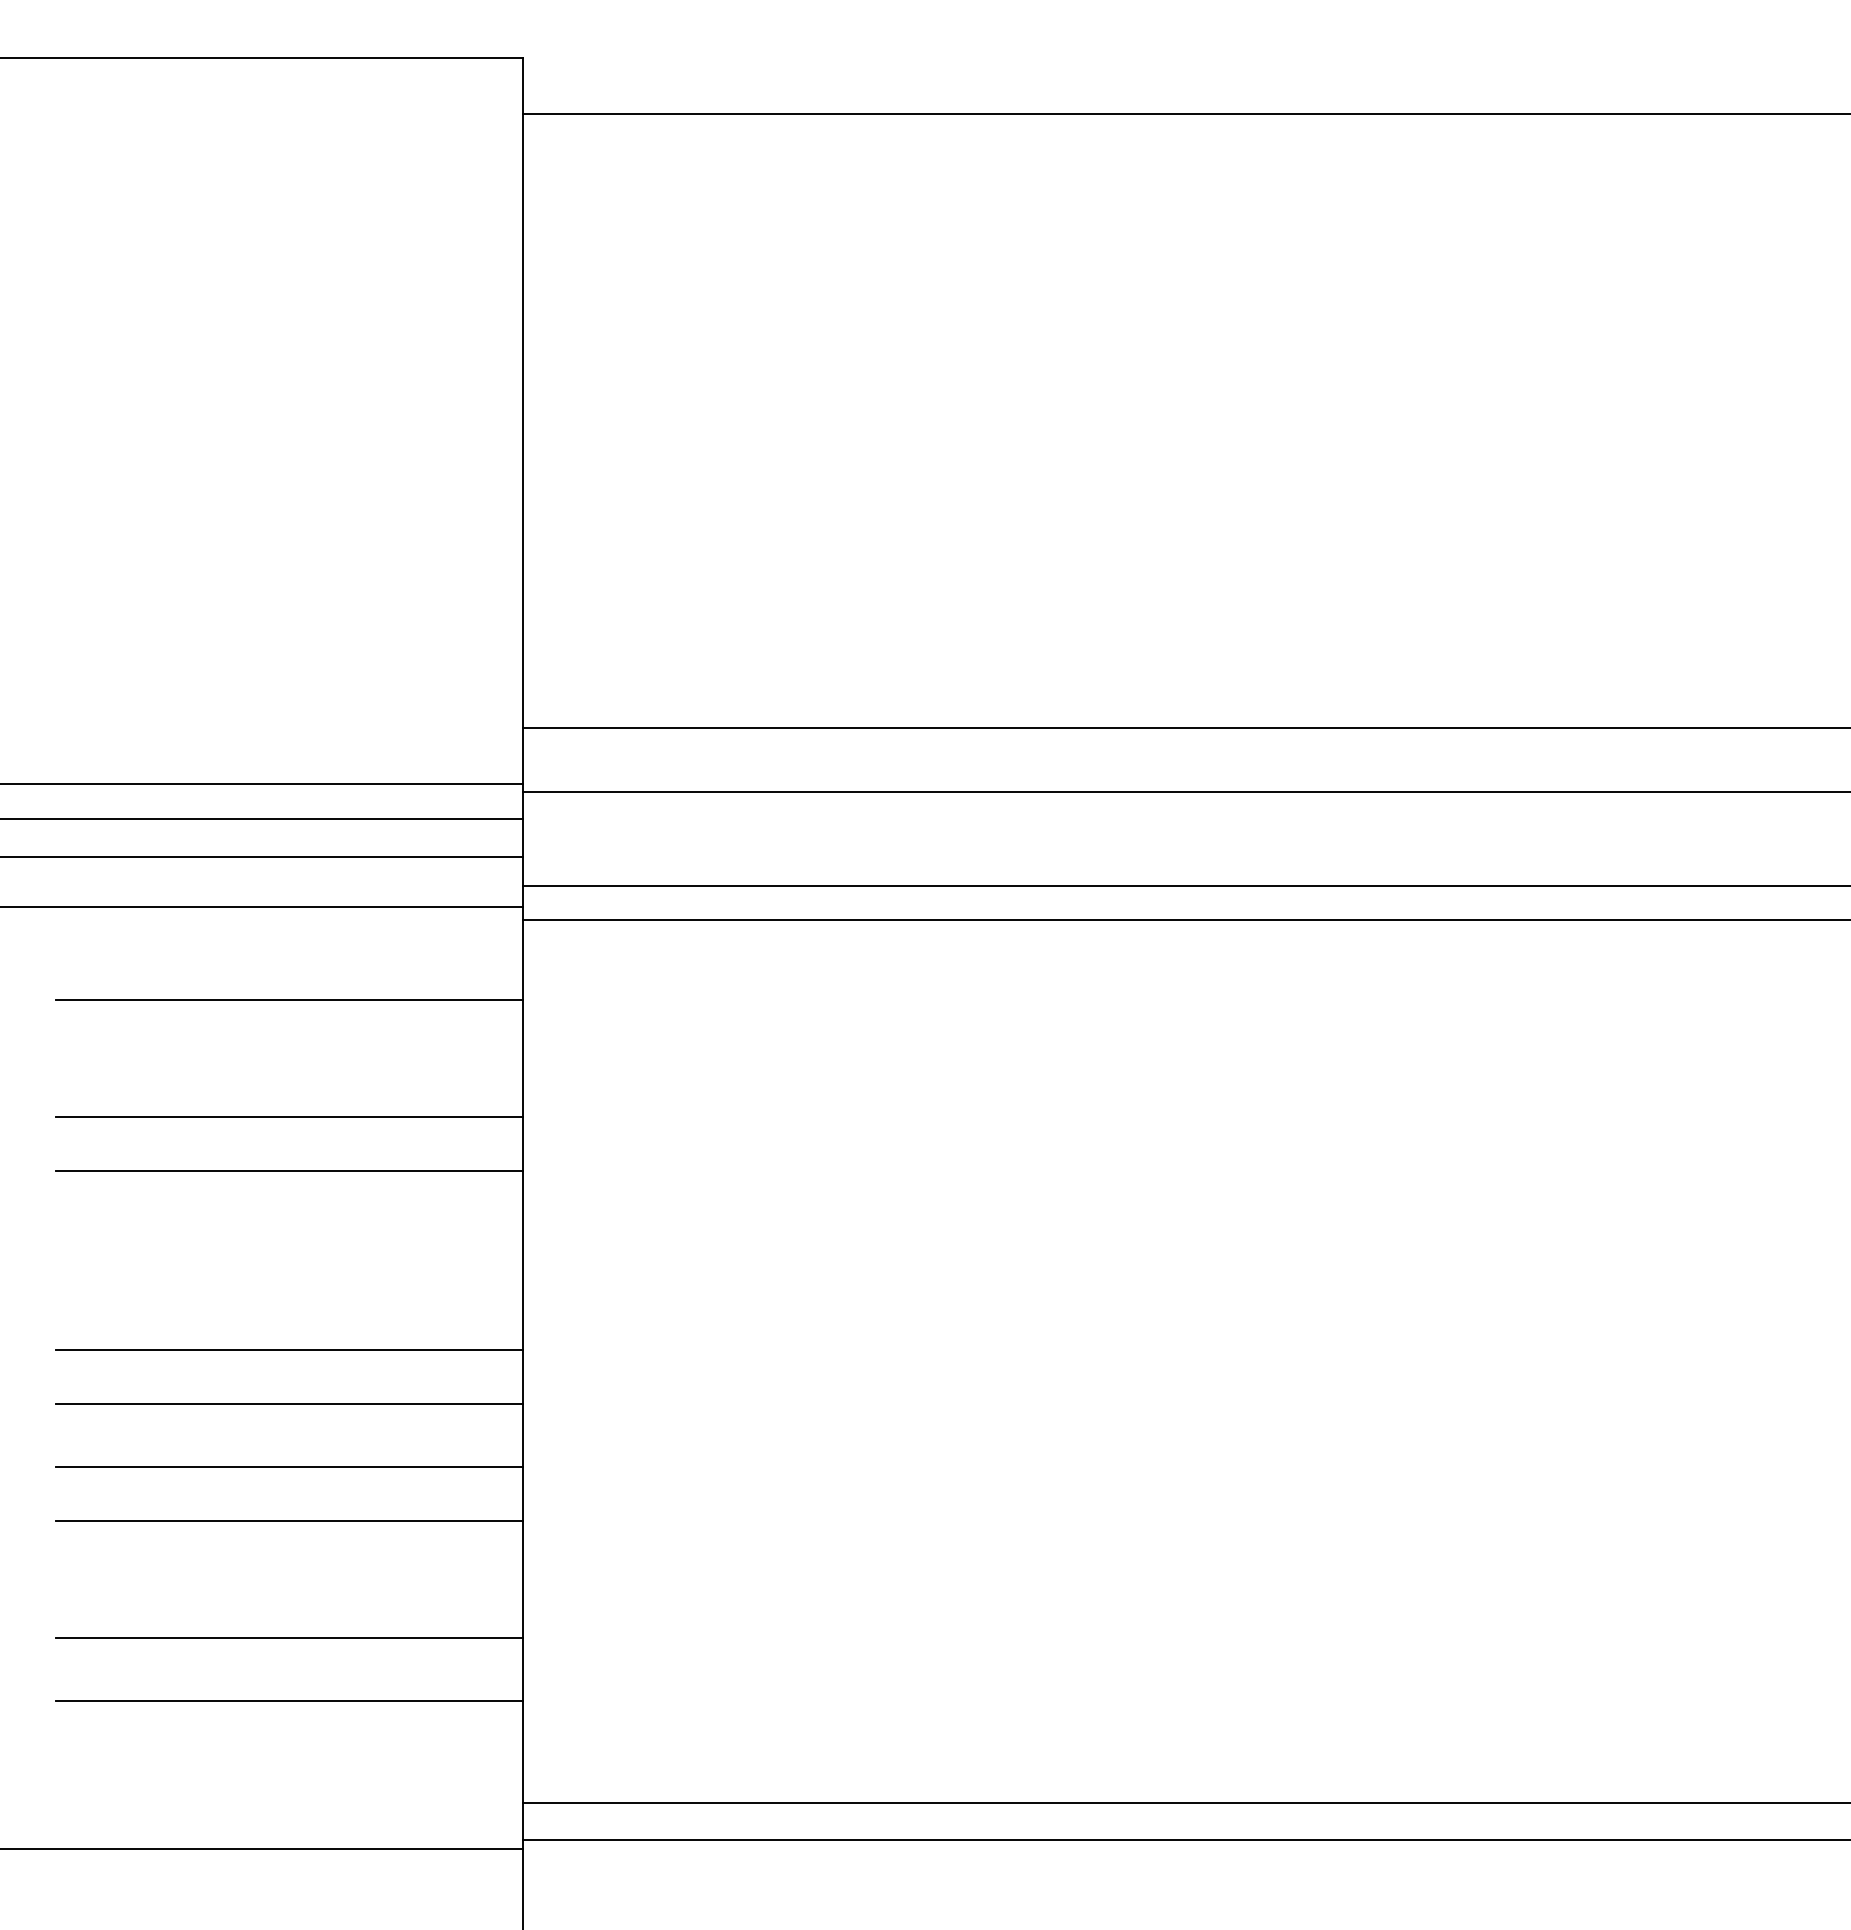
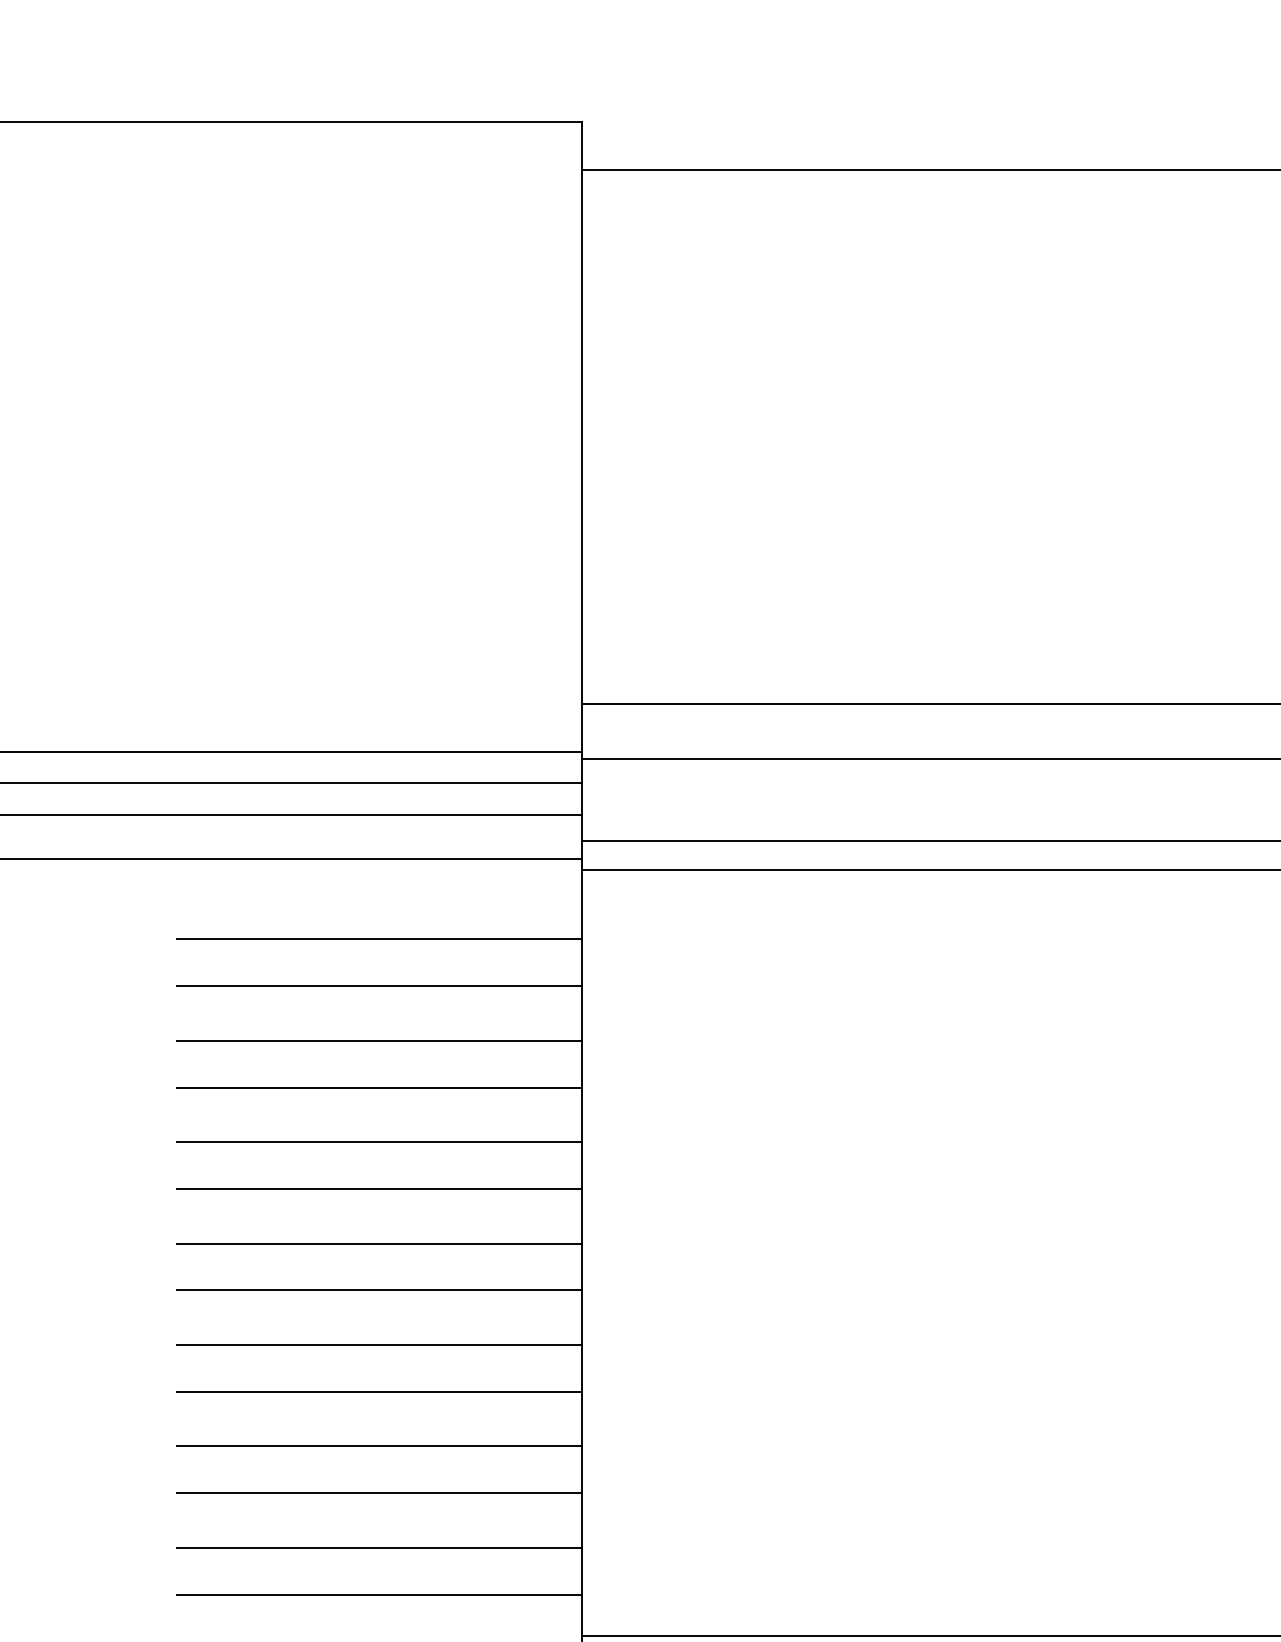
line: (289, 1053) -> (379, 985), added
line: (289, 1233) -> (379, 1142), added
line: (289, 1287) -> (379, 1188), added
line: (289, 1584) -> (379, 1446), added
line: (289, 1754) -> (379, 1594), added

